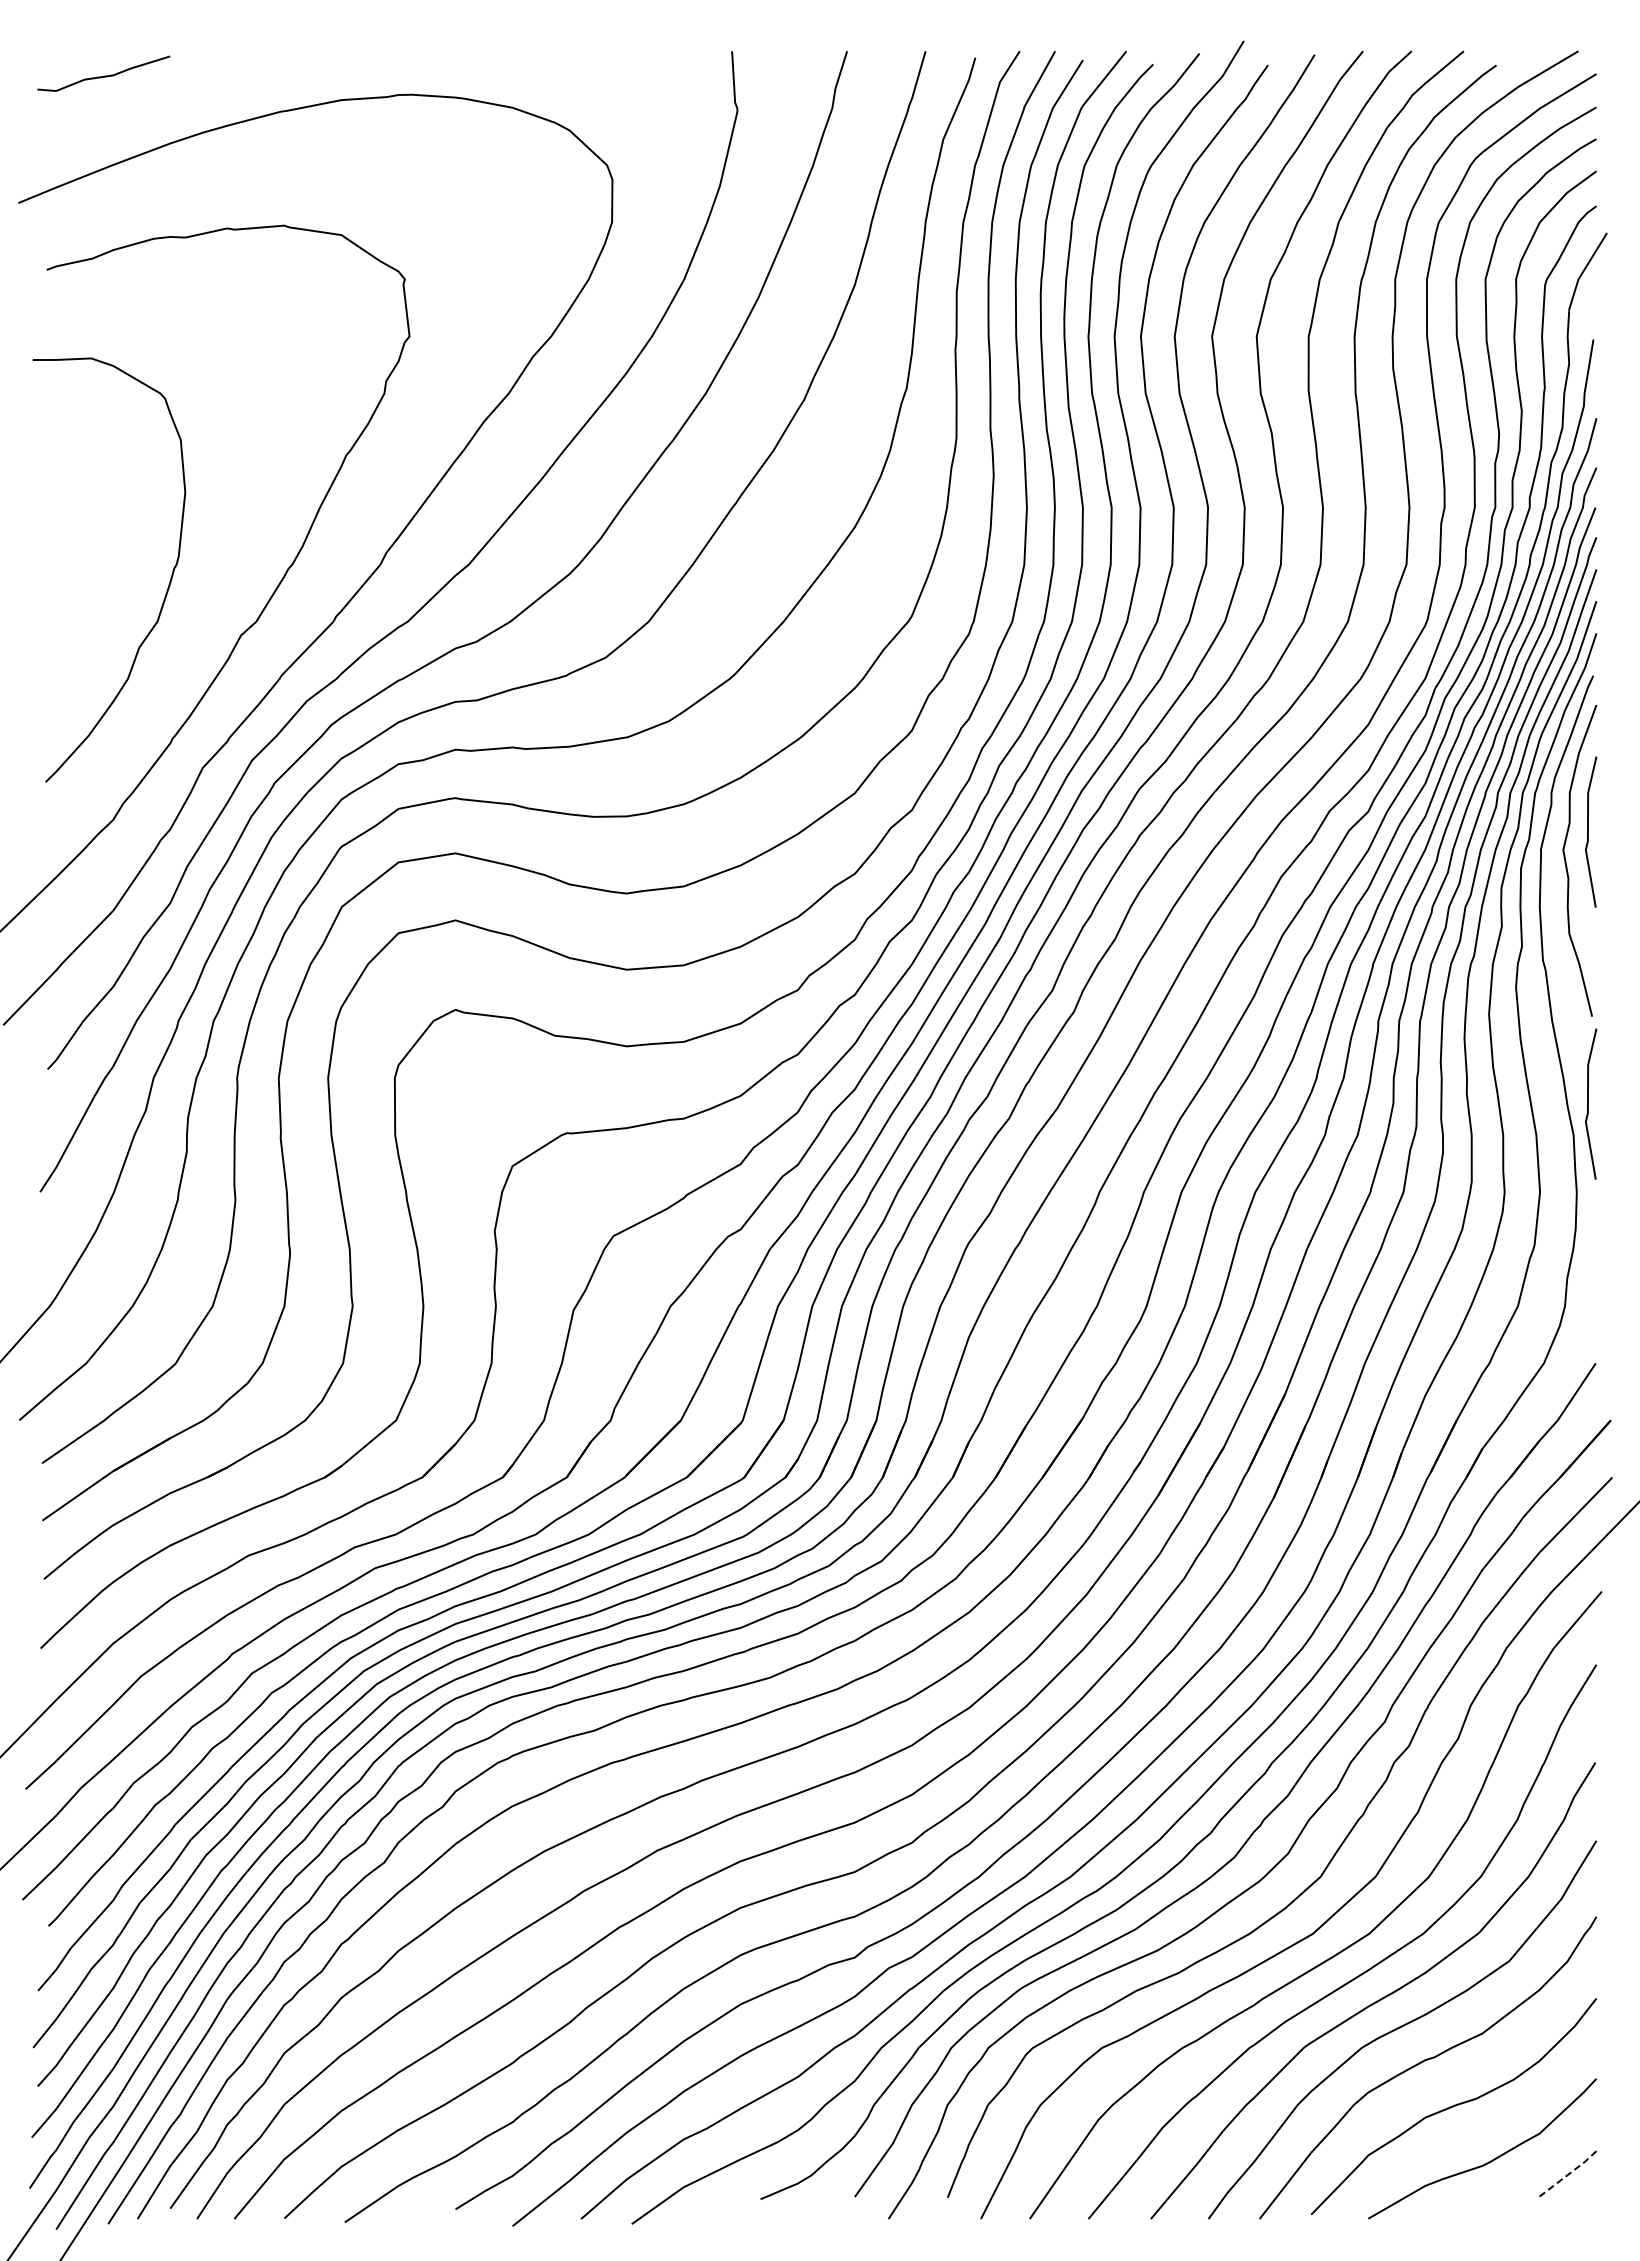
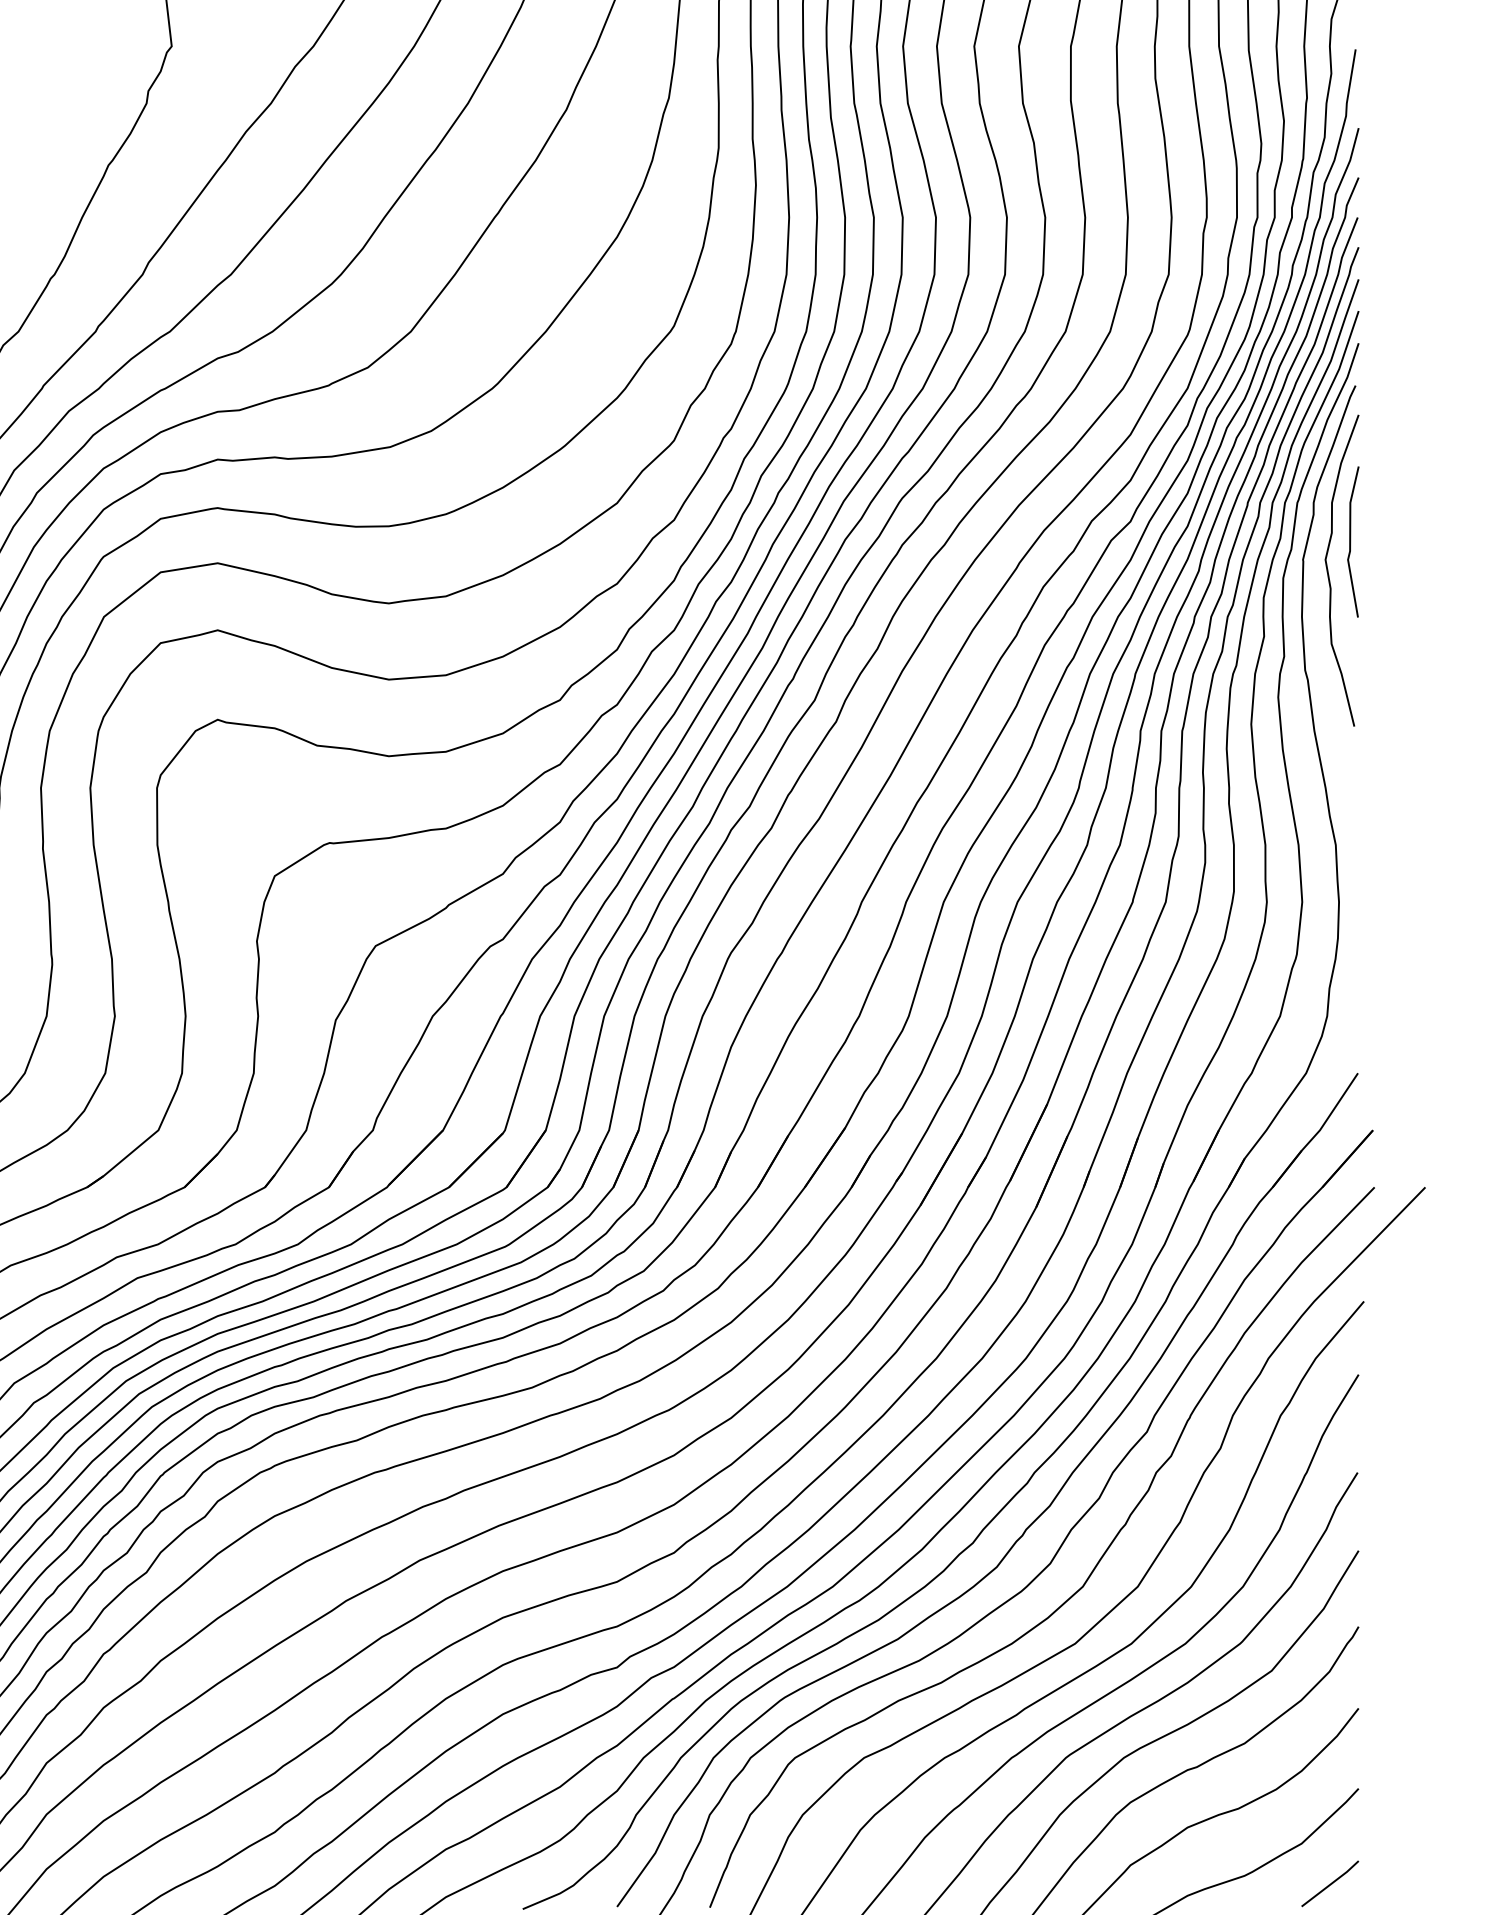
line: (1588, 1103) -> (1350, 813), removed
line: (1569, 2173) -> (1331, 1883), dashed -> solid

